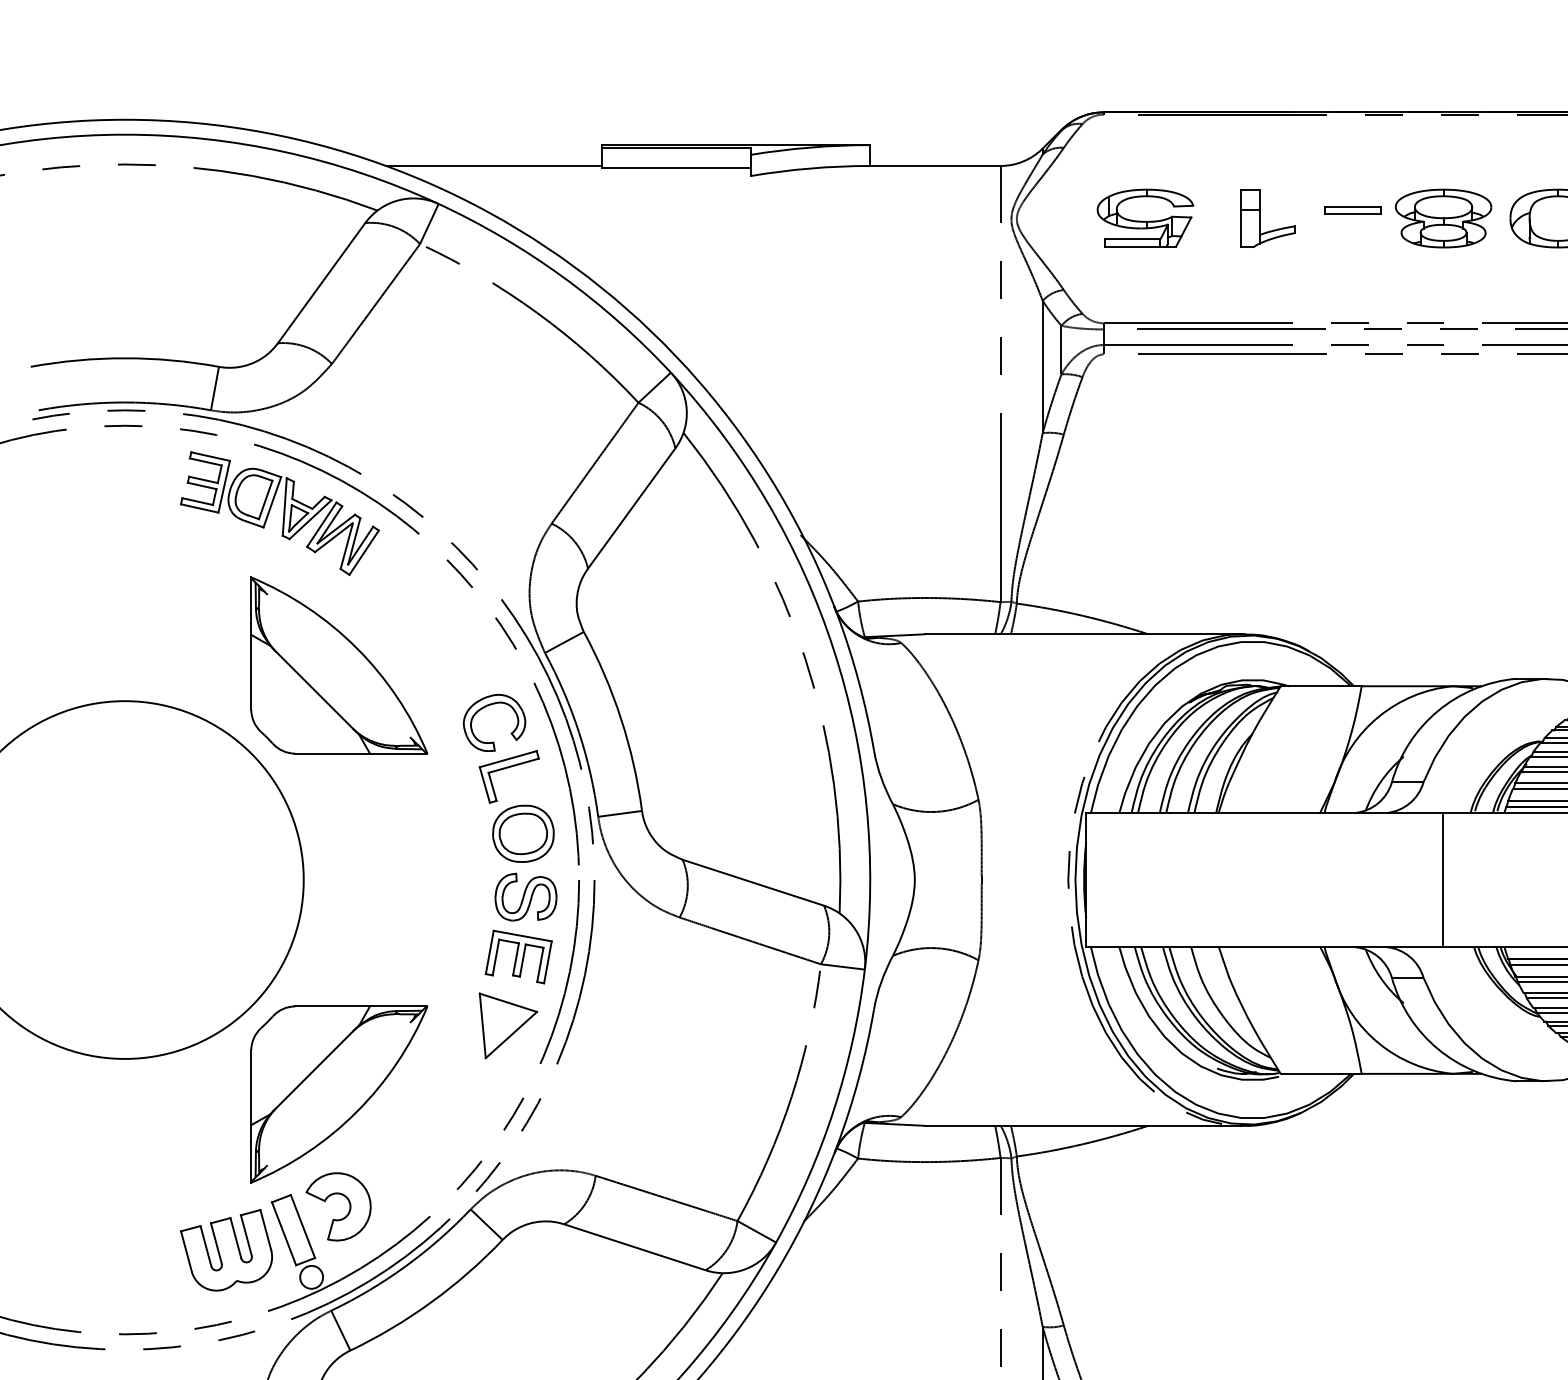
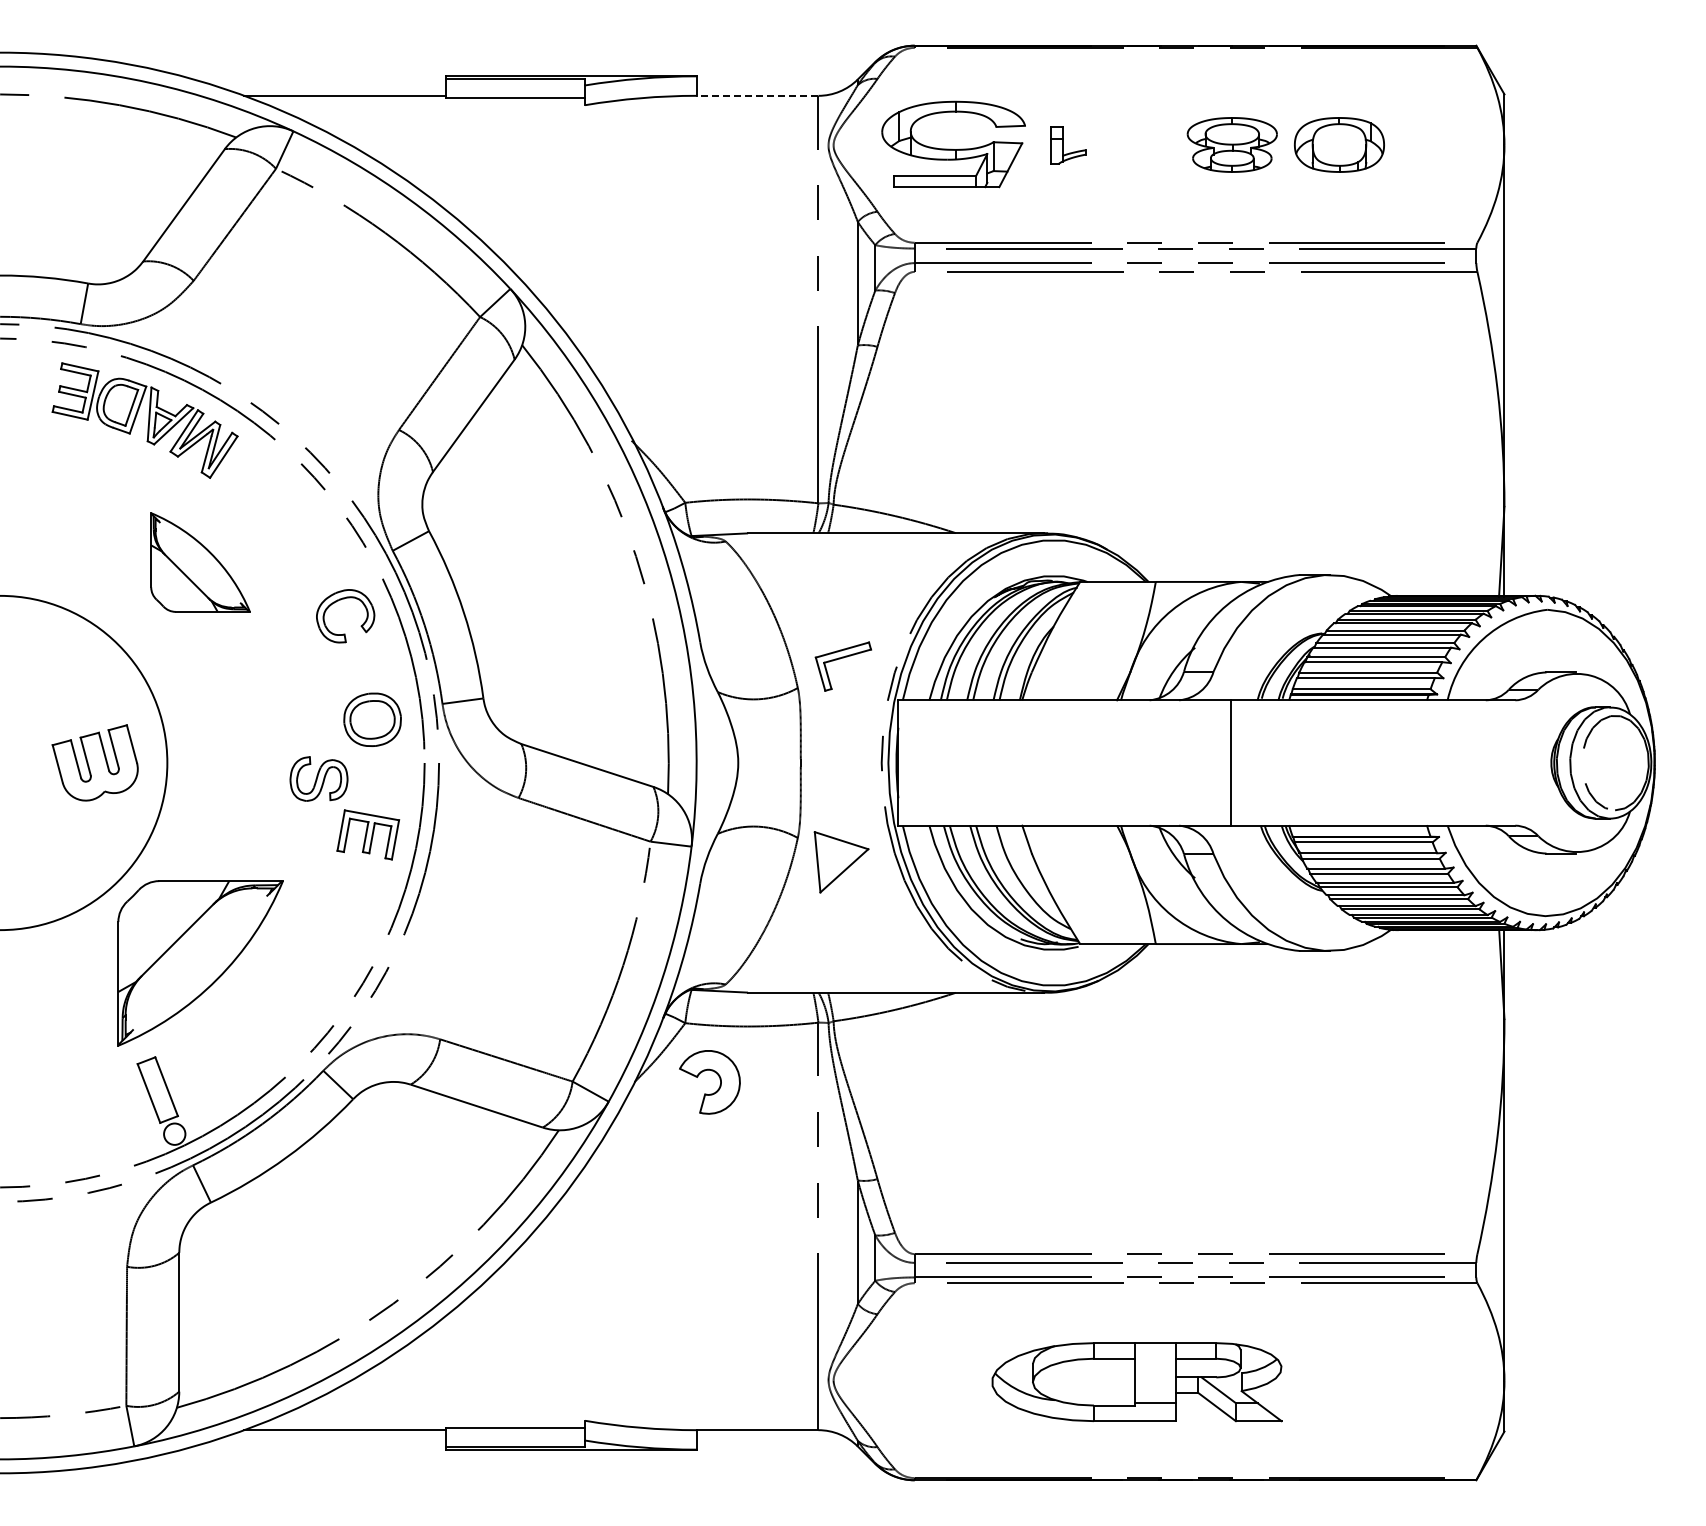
line: (935, 165) -> (757, 95), solid -> dashed
part: (1352, 210) -> (1147, 137), removed
part: (1145, 218) -> (953, 144), size x1.6
part: (1267, 219) -> (1067, 145), size x0.7
part: (339, 665) -> (200, 562), size x0.6
part: (506, 769) -> (840, 659), moved
part: (525, 896) -> (318, 778), moved
part: (508, 1026) -> (841, 862), moved
part: (347, 1212) -> (718, 1087), moved
part: (225, 1249) -> (94, 762), moved

